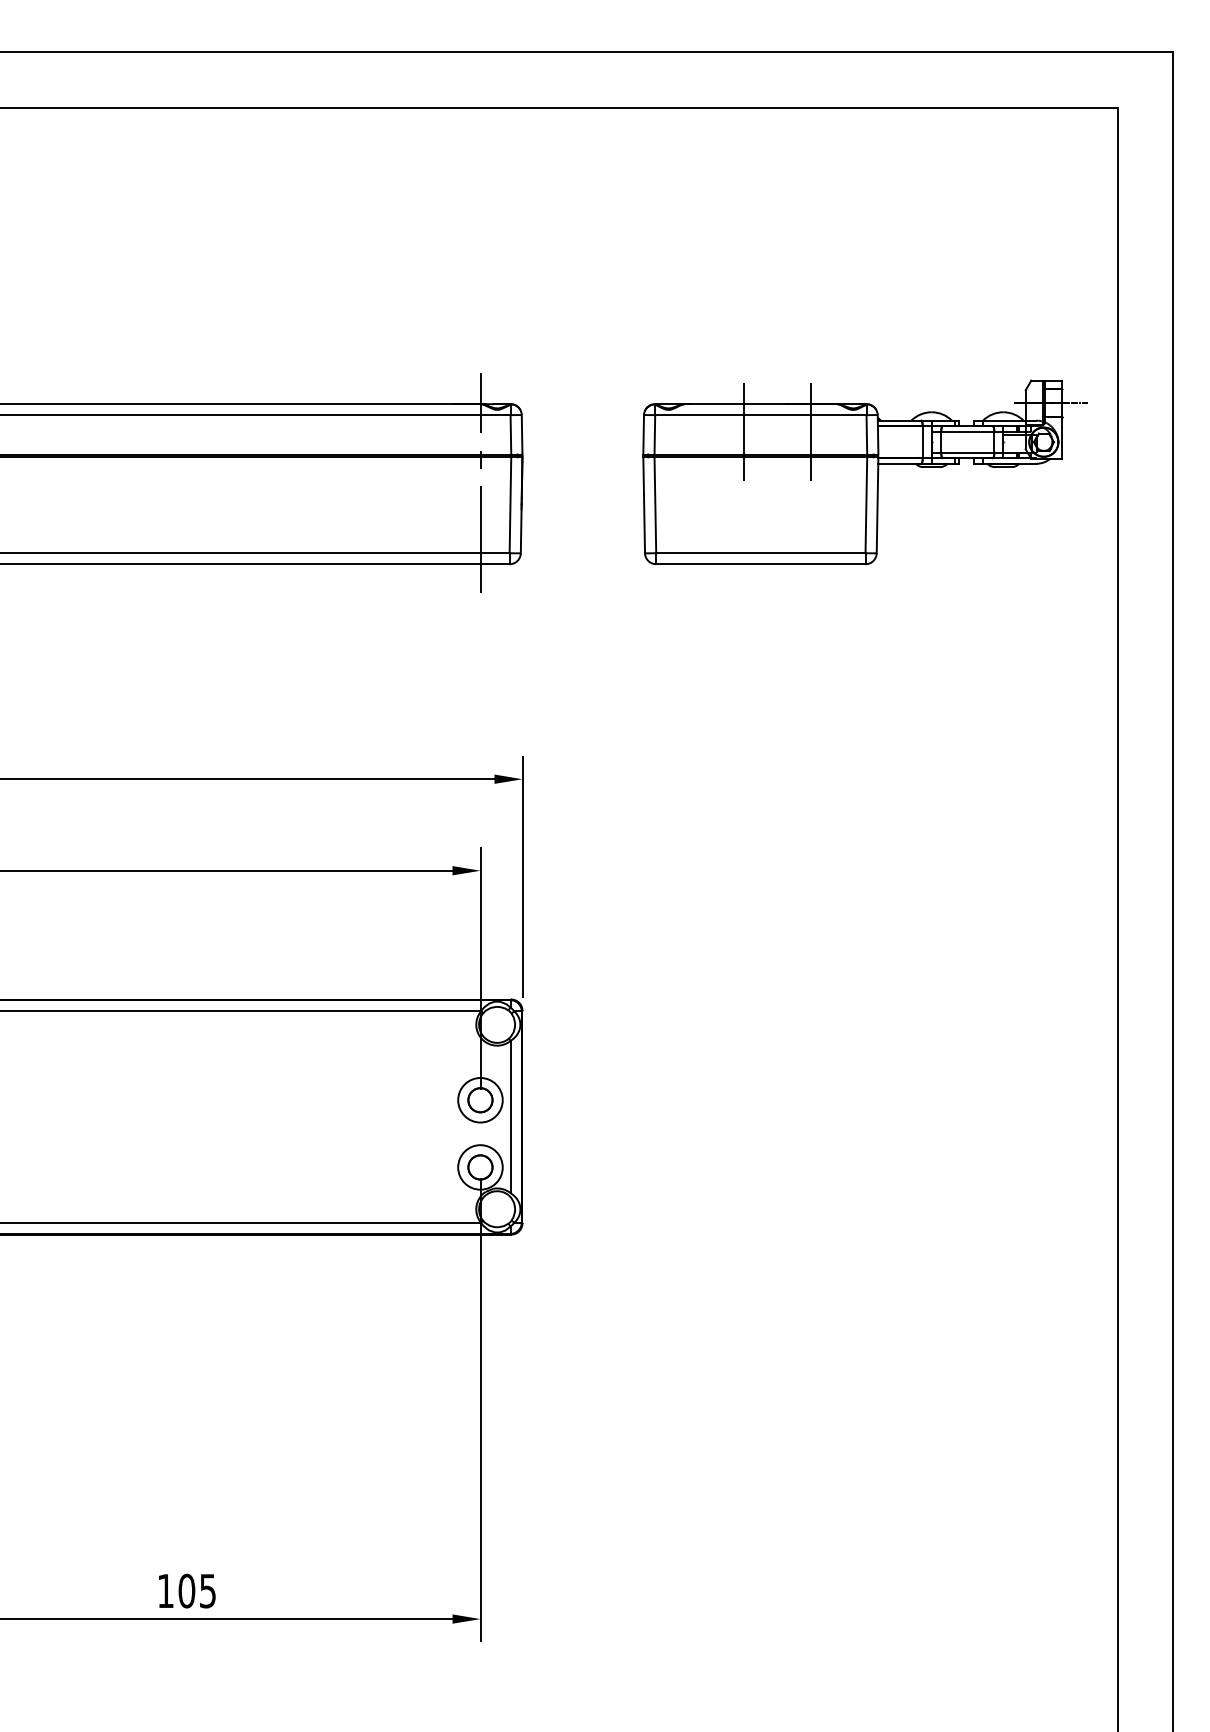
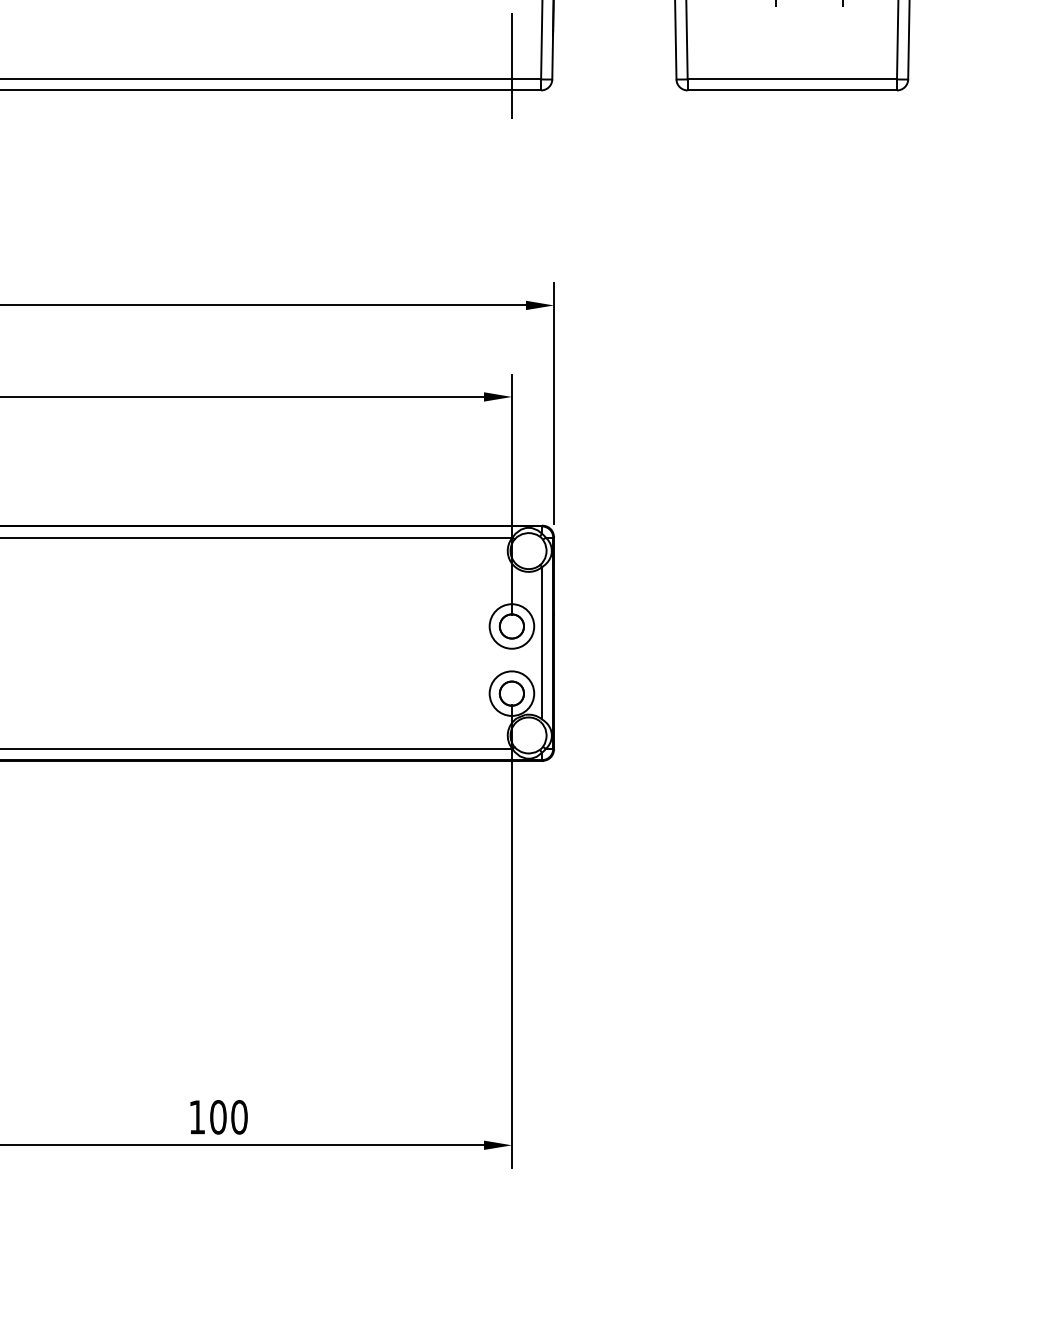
text: (207, 1590) -> (238, 1116), 105 -> 100

